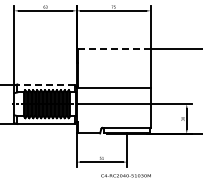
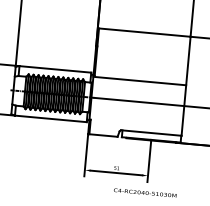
line: (114, 48) -> (145, 32), dashed -> solid
line: (46, 84) -> (55, 69), dashed -> solid

